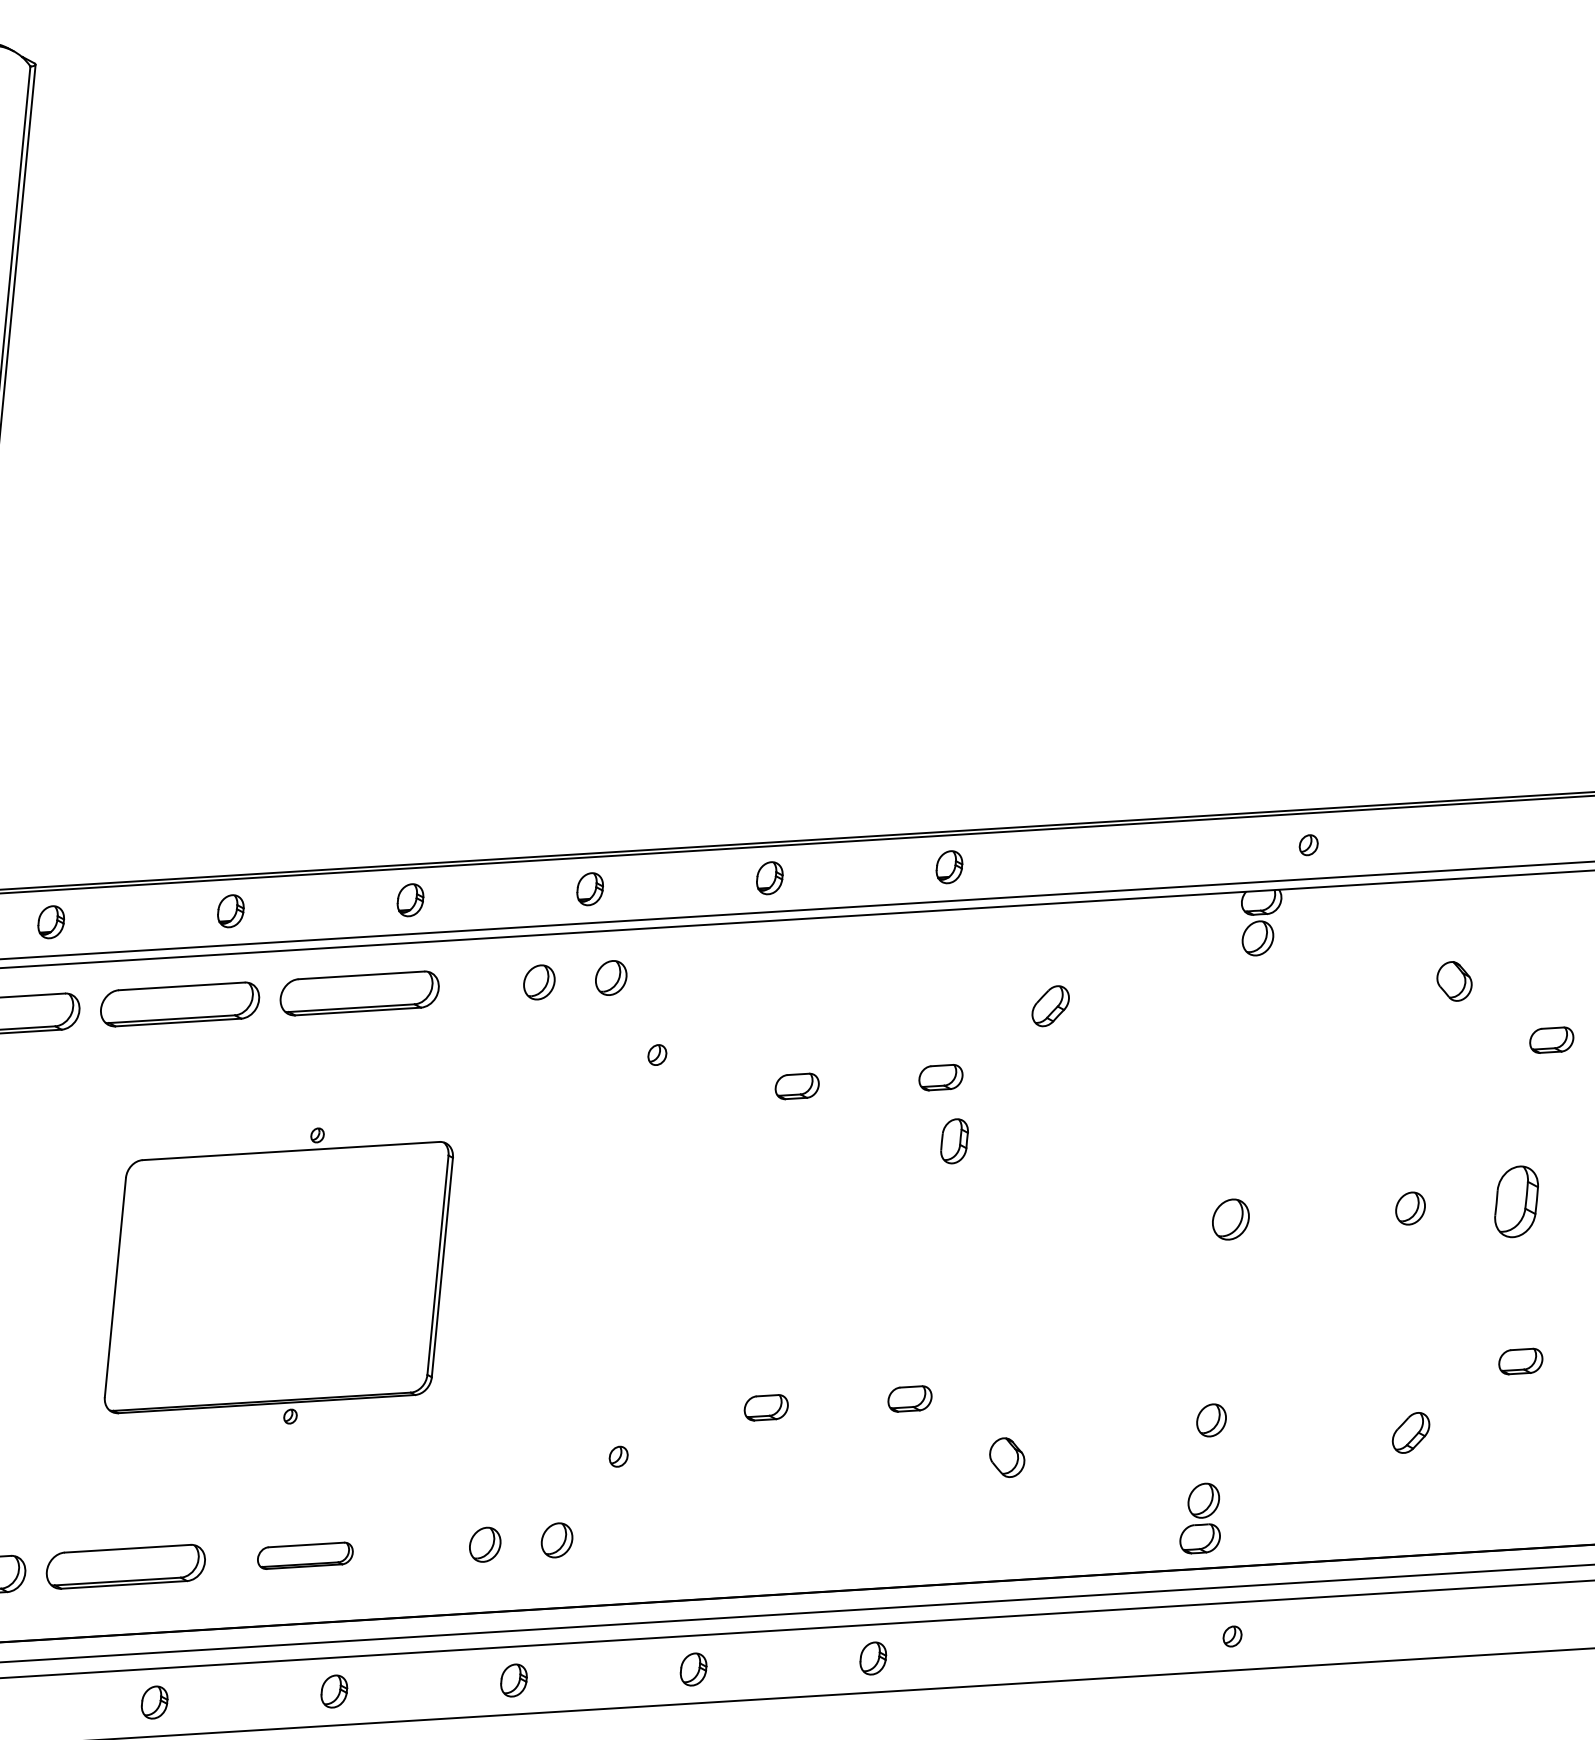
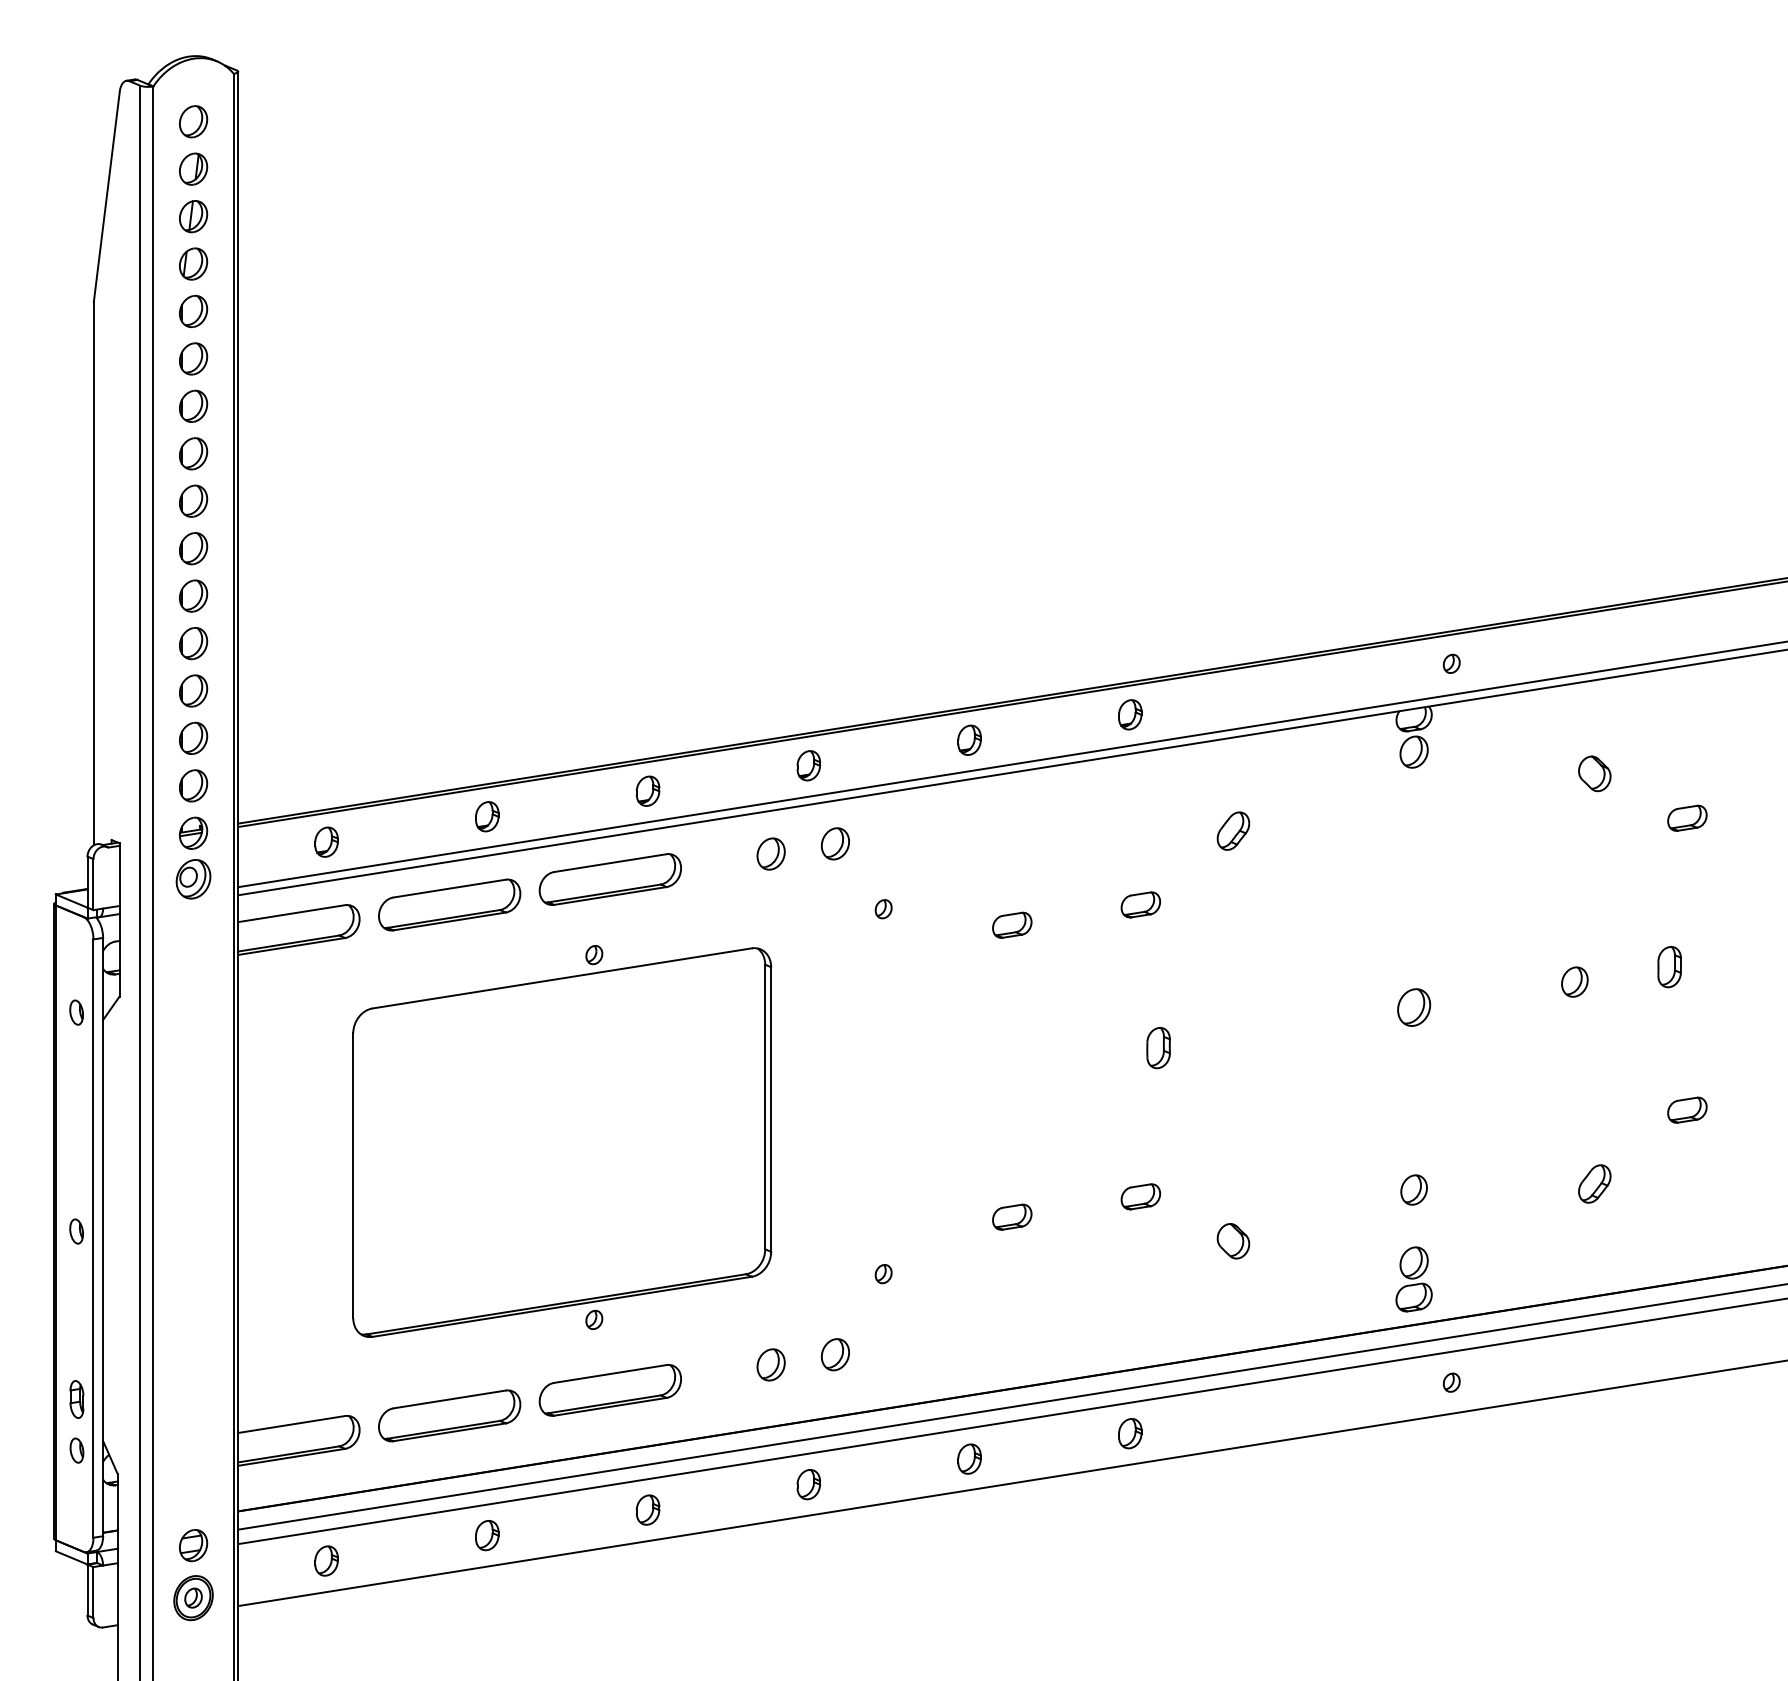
part: (954, 1141) -> (1158, 1048), moved
part: (1516, 1202) -> (1669, 967), size x0.62
part: (279, 1276) -> (562, 1141), size x1.43
part: (304, 1555) -> (609, 1390), size x1.67

